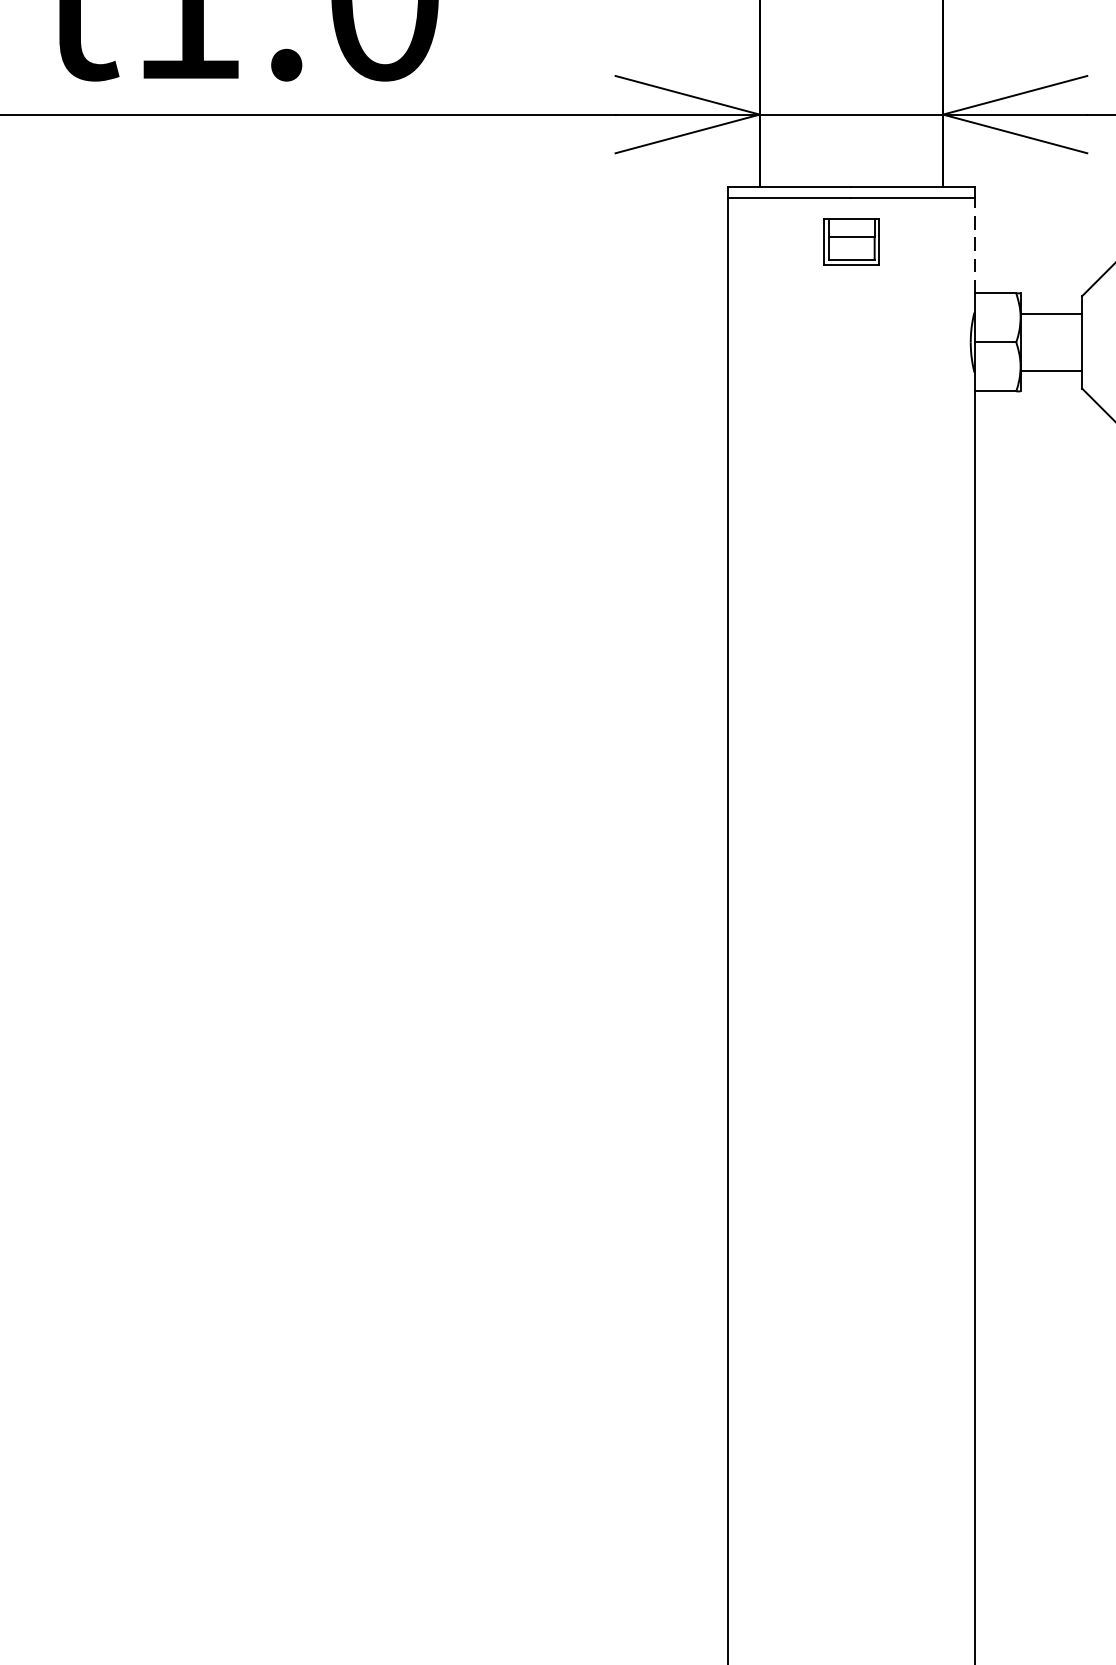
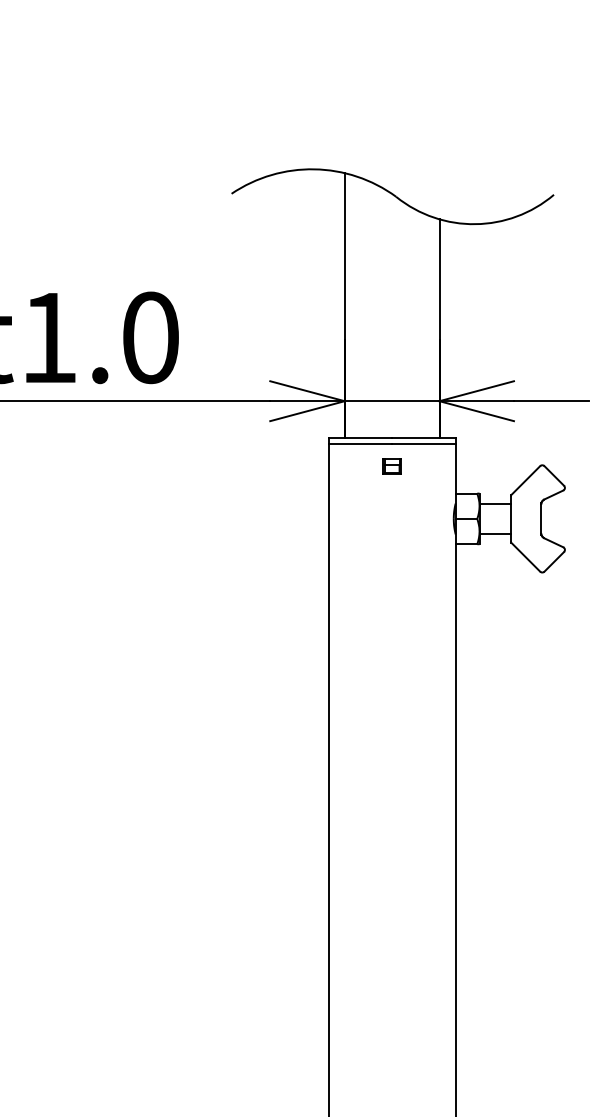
part: (850, 240) -> (391, 466), size x0.62
line: (974, 244) -> (455, 468), dashed -> solid

